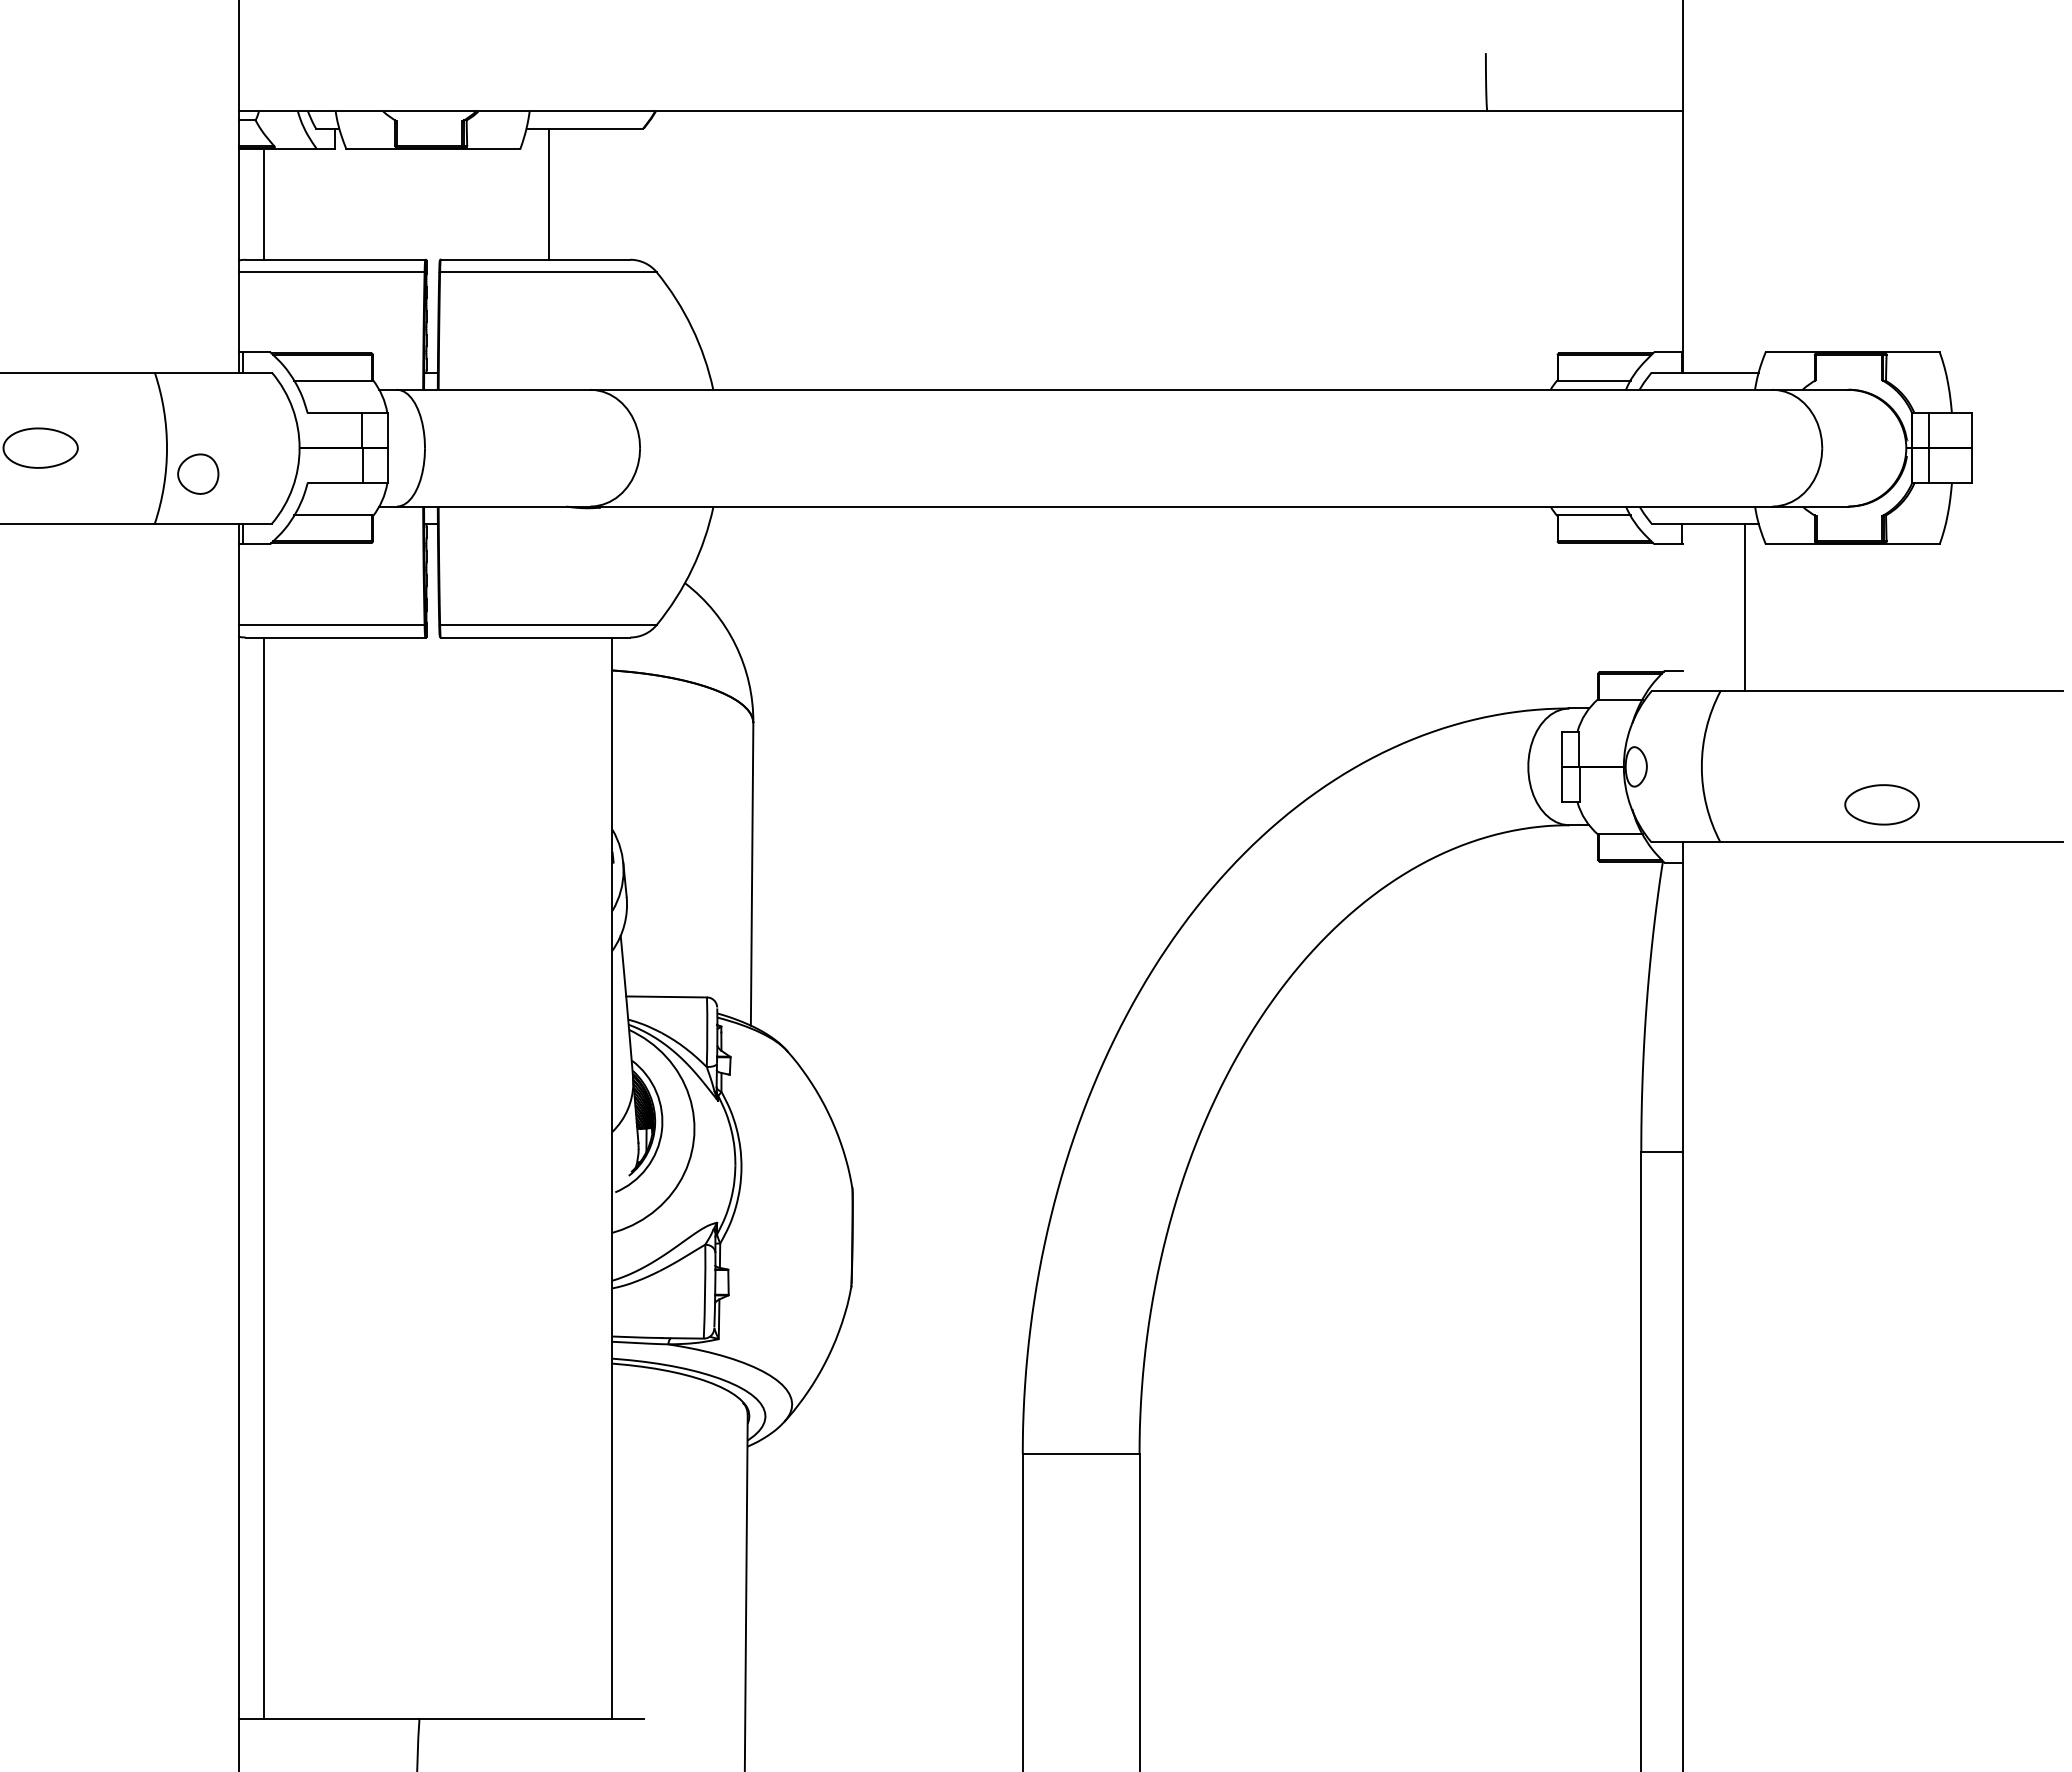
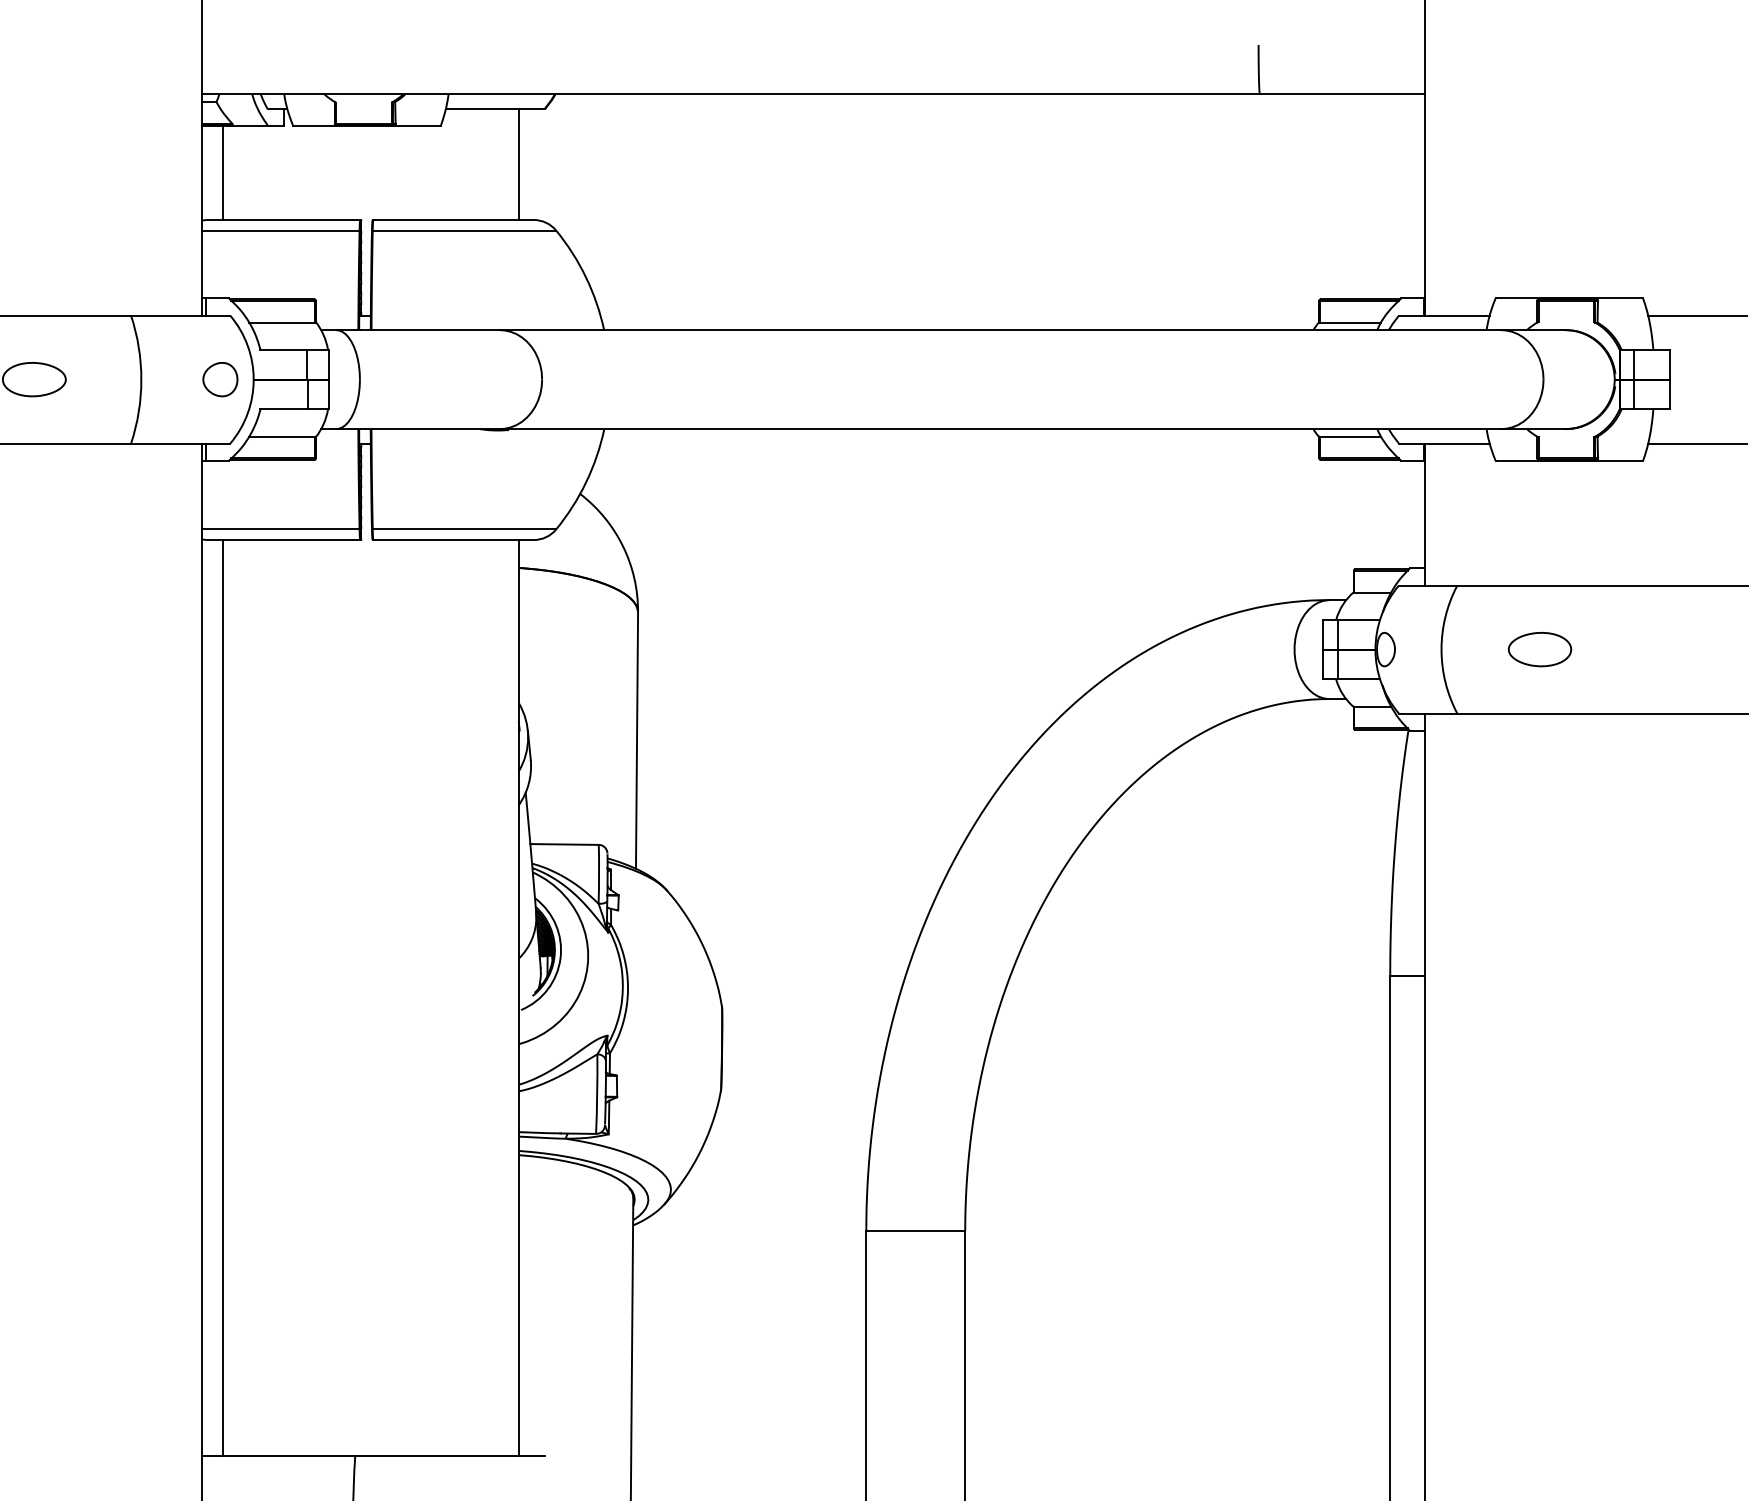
line: (549, 193) -> (518, 163), moved
line: (2003, 372) -> (1697, 315), added
part: (198, 473) -> (220, 379), moved
line: (2003, 523) -> (1697, 443), added
line: (1744, 607) -> (1425, 514), moved
line: (1604, 731) -> (1359, 619), added
line: (1604, 802) -> (1359, 679), added
part: (1881, 804) -> (1539, 649), moved

